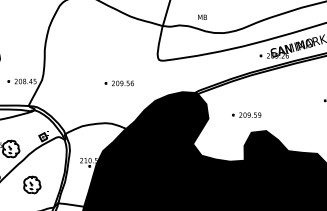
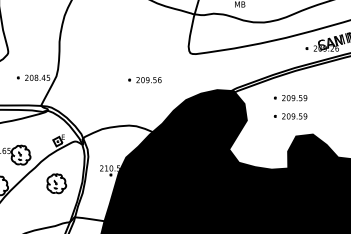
part: (246, 98) -> (290, 97), added
part: (32, 184) -> (56, 183), moved

